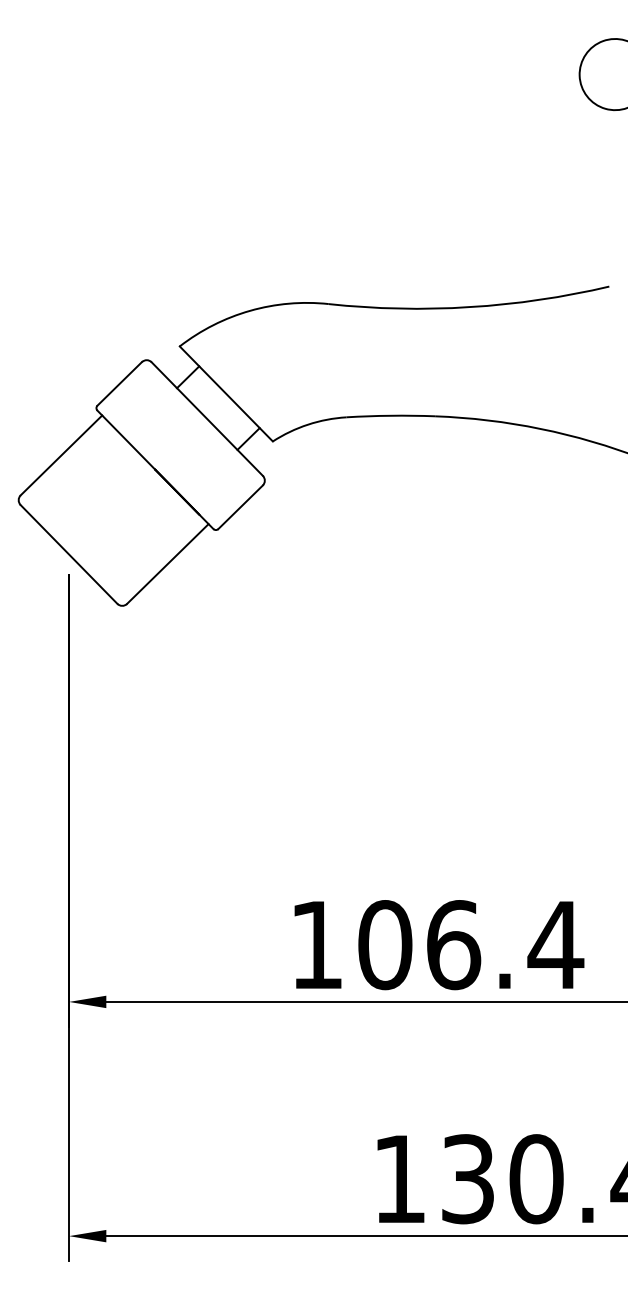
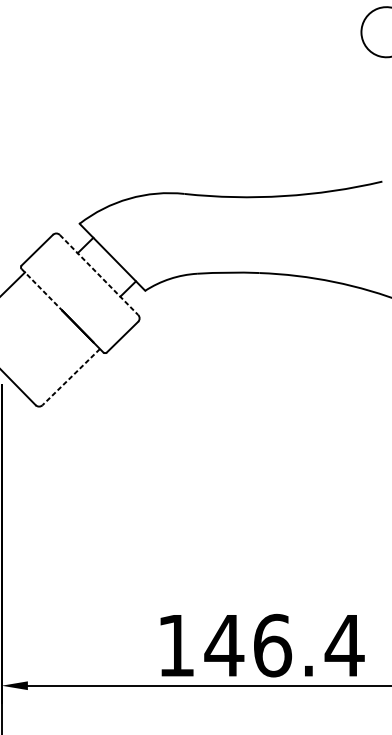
line: (207, 419) -> (99, 275), solid -> dashed
line: (126, 440) -> (42, 290), solid -> dashed
line: (167, 564) -> (71, 377), solid -> dashed
text: (384, 945) -> (223, 645), 106.4 -> 146.4

